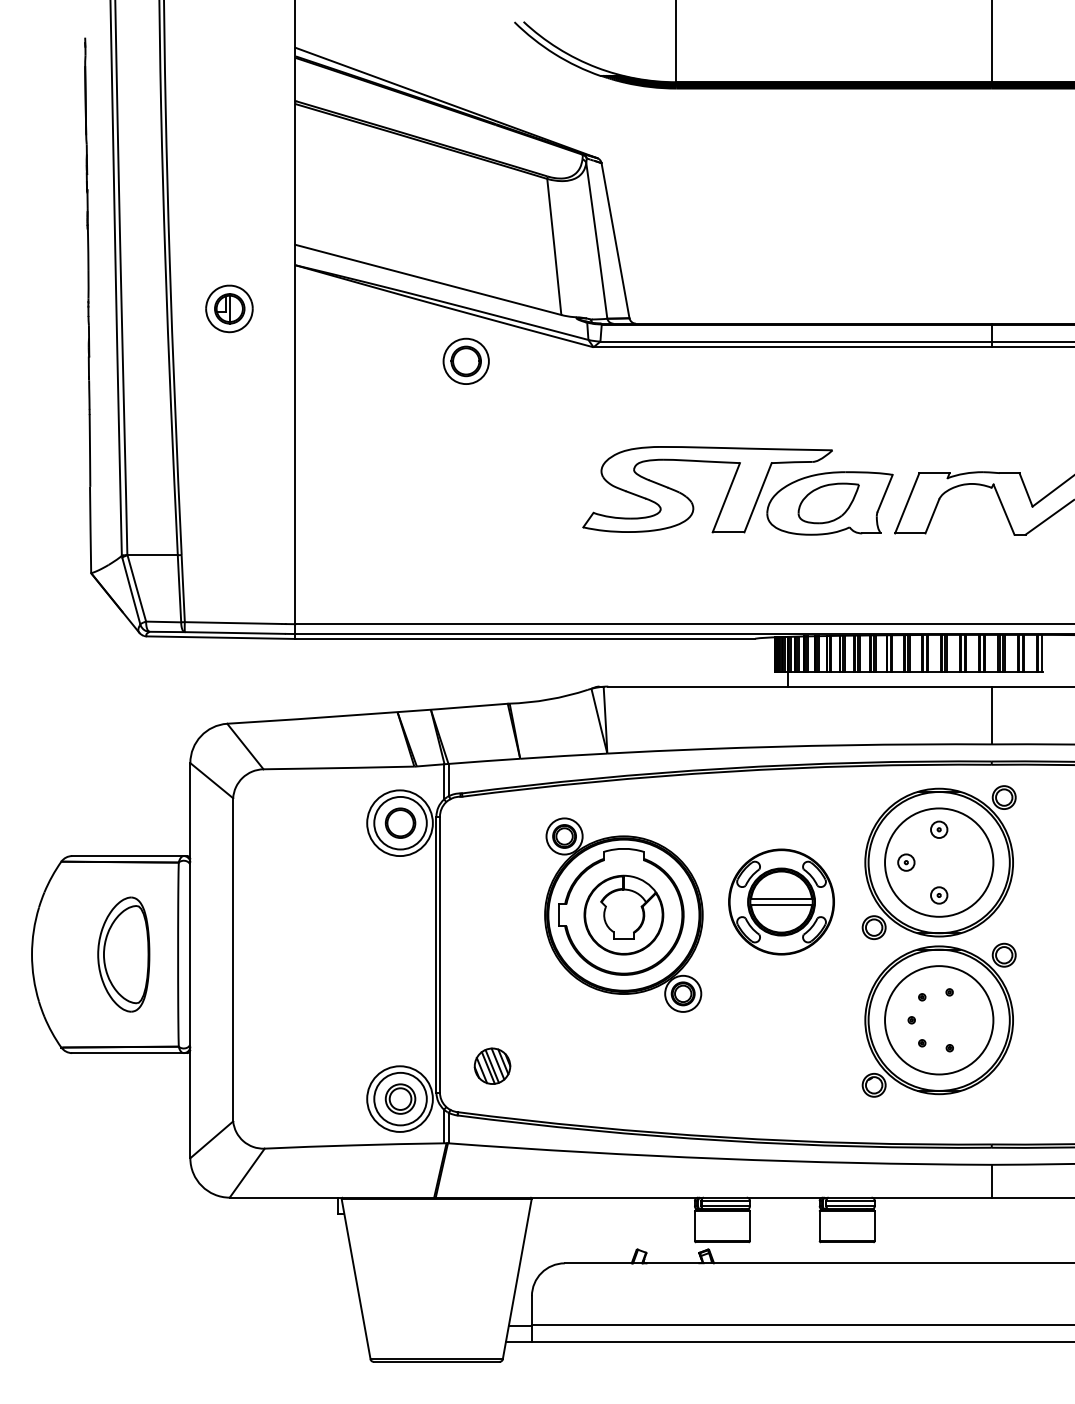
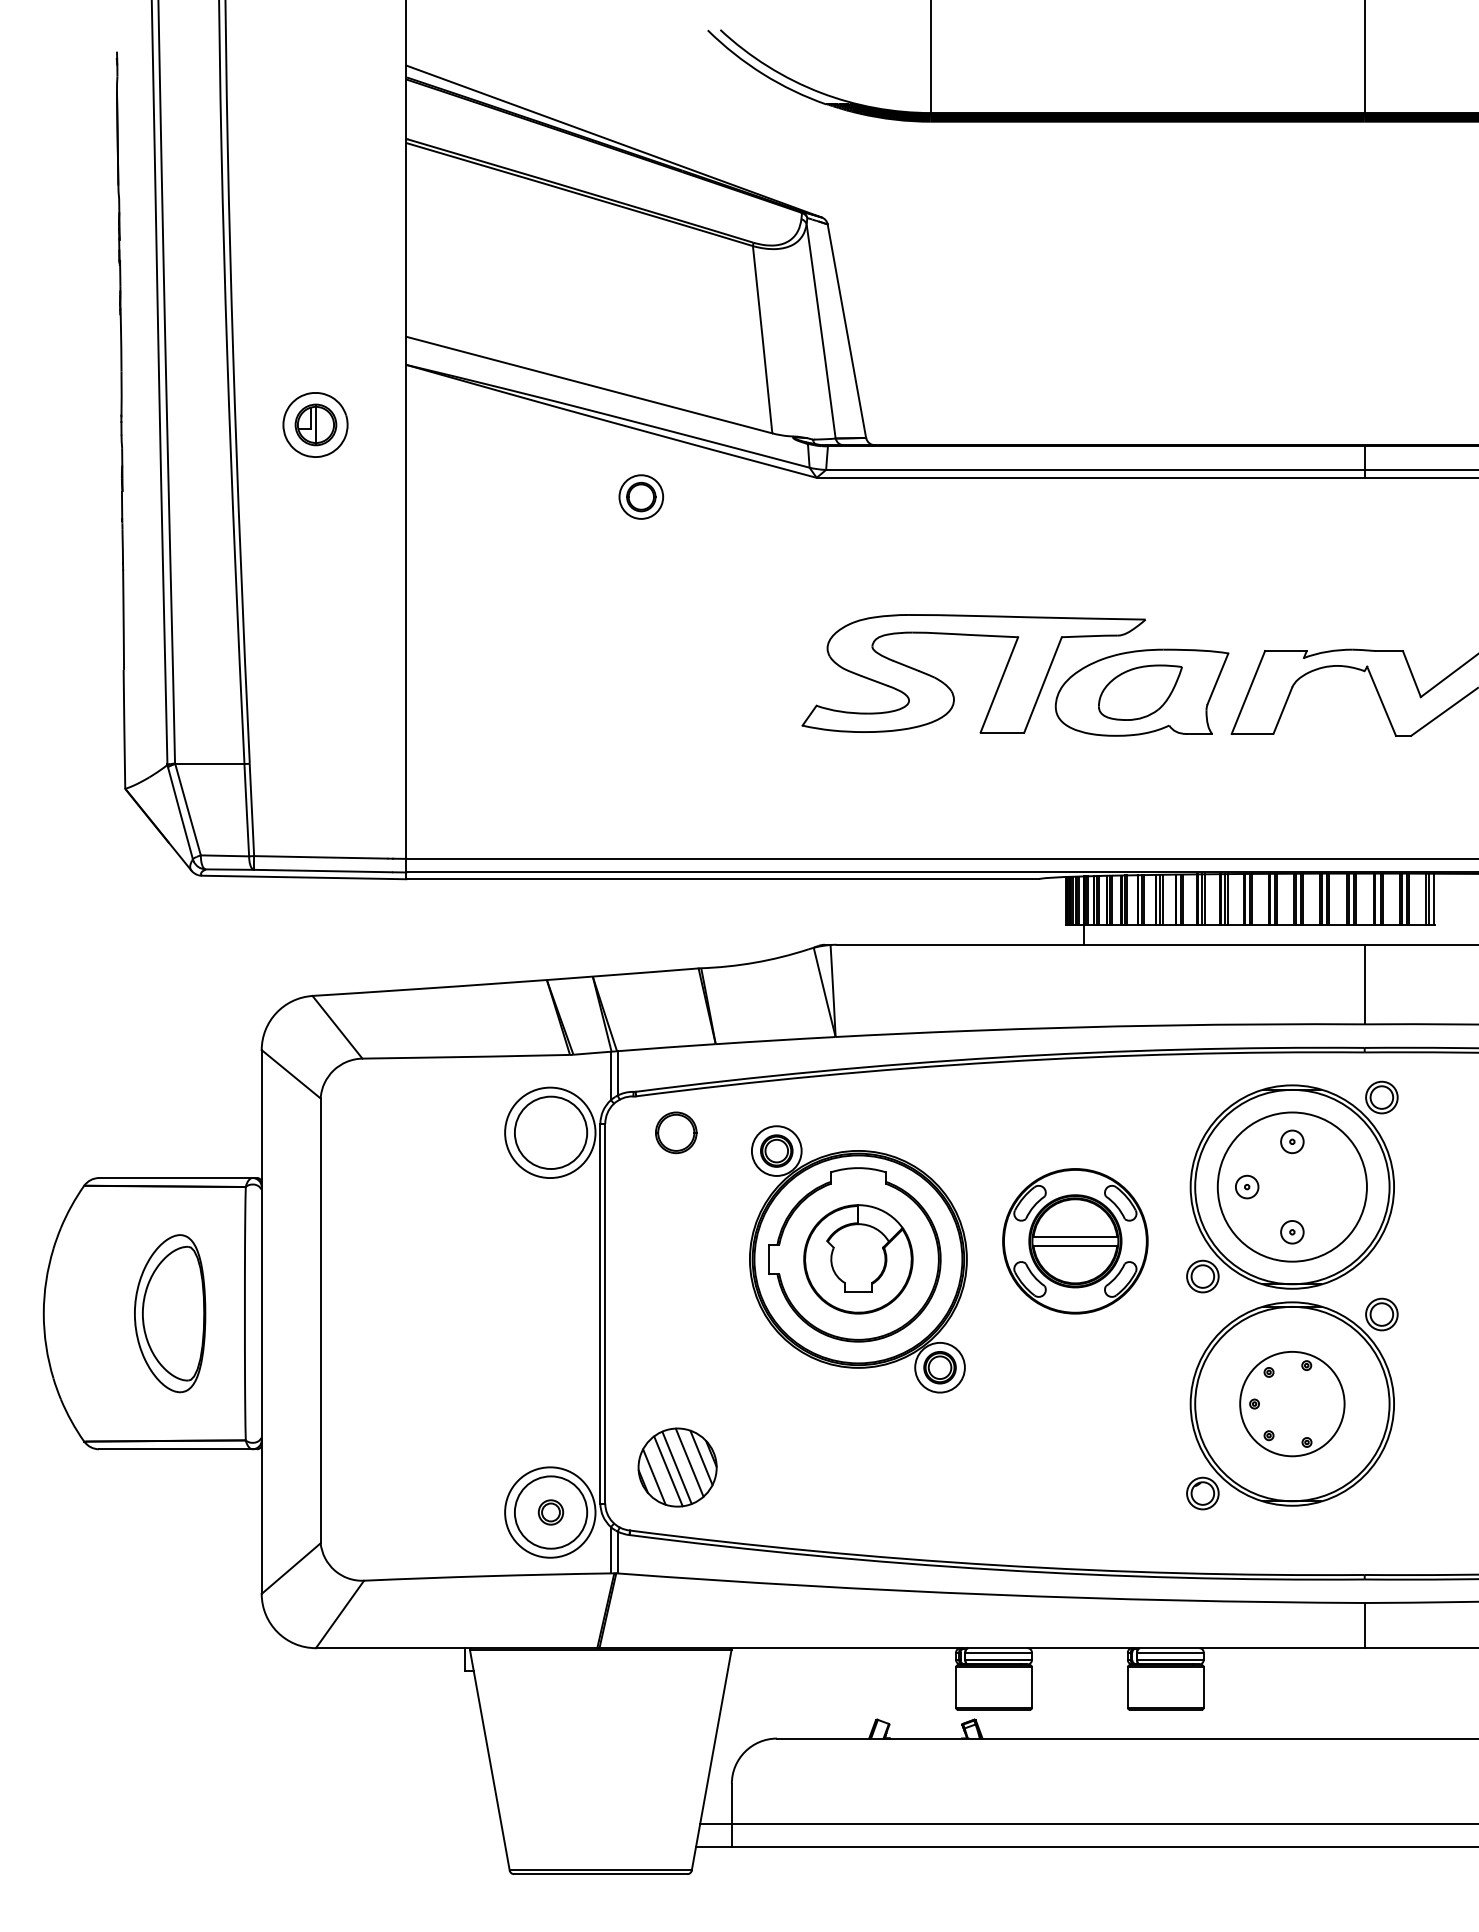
part: (465, 360) -> (640, 495), size x0.7
part: (400, 822) -> (676, 1131), moved
circle: (939, 1020) -> (1292, 1404), size x0.7
part: (492, 1065) -> (677, 1466), size x1.6
part: (400, 1098) -> (550, 1511), size x0.6

